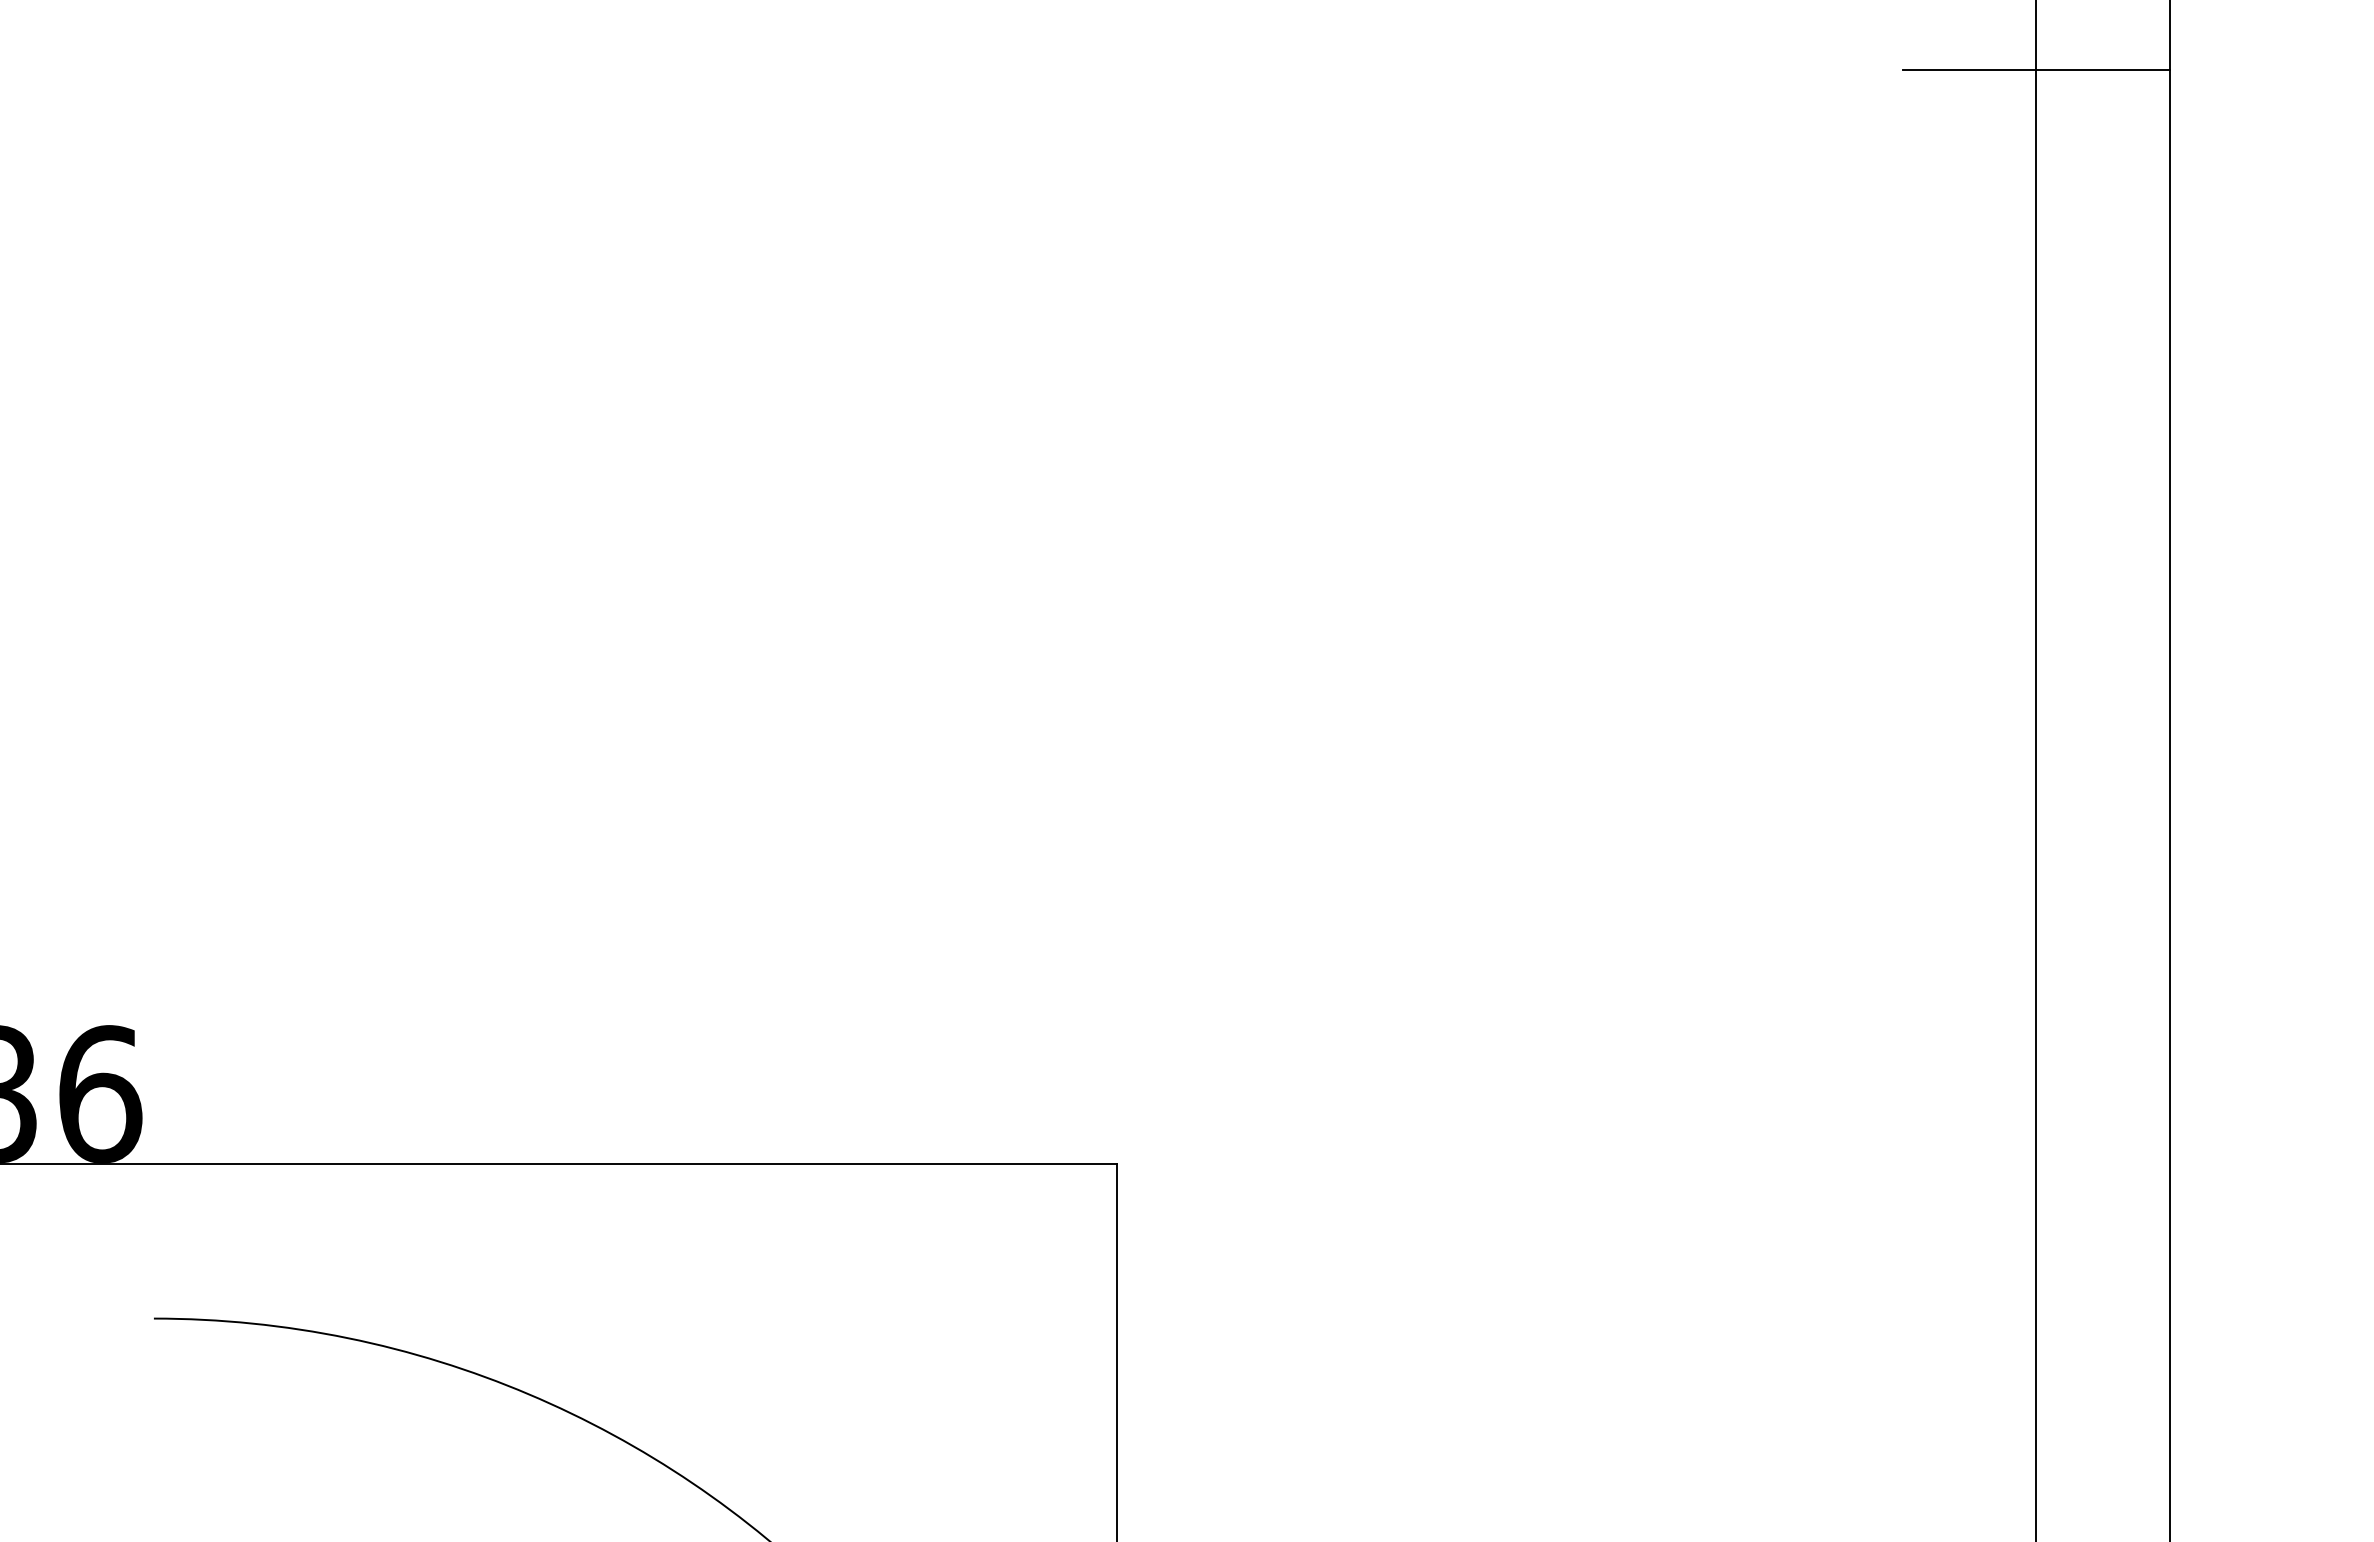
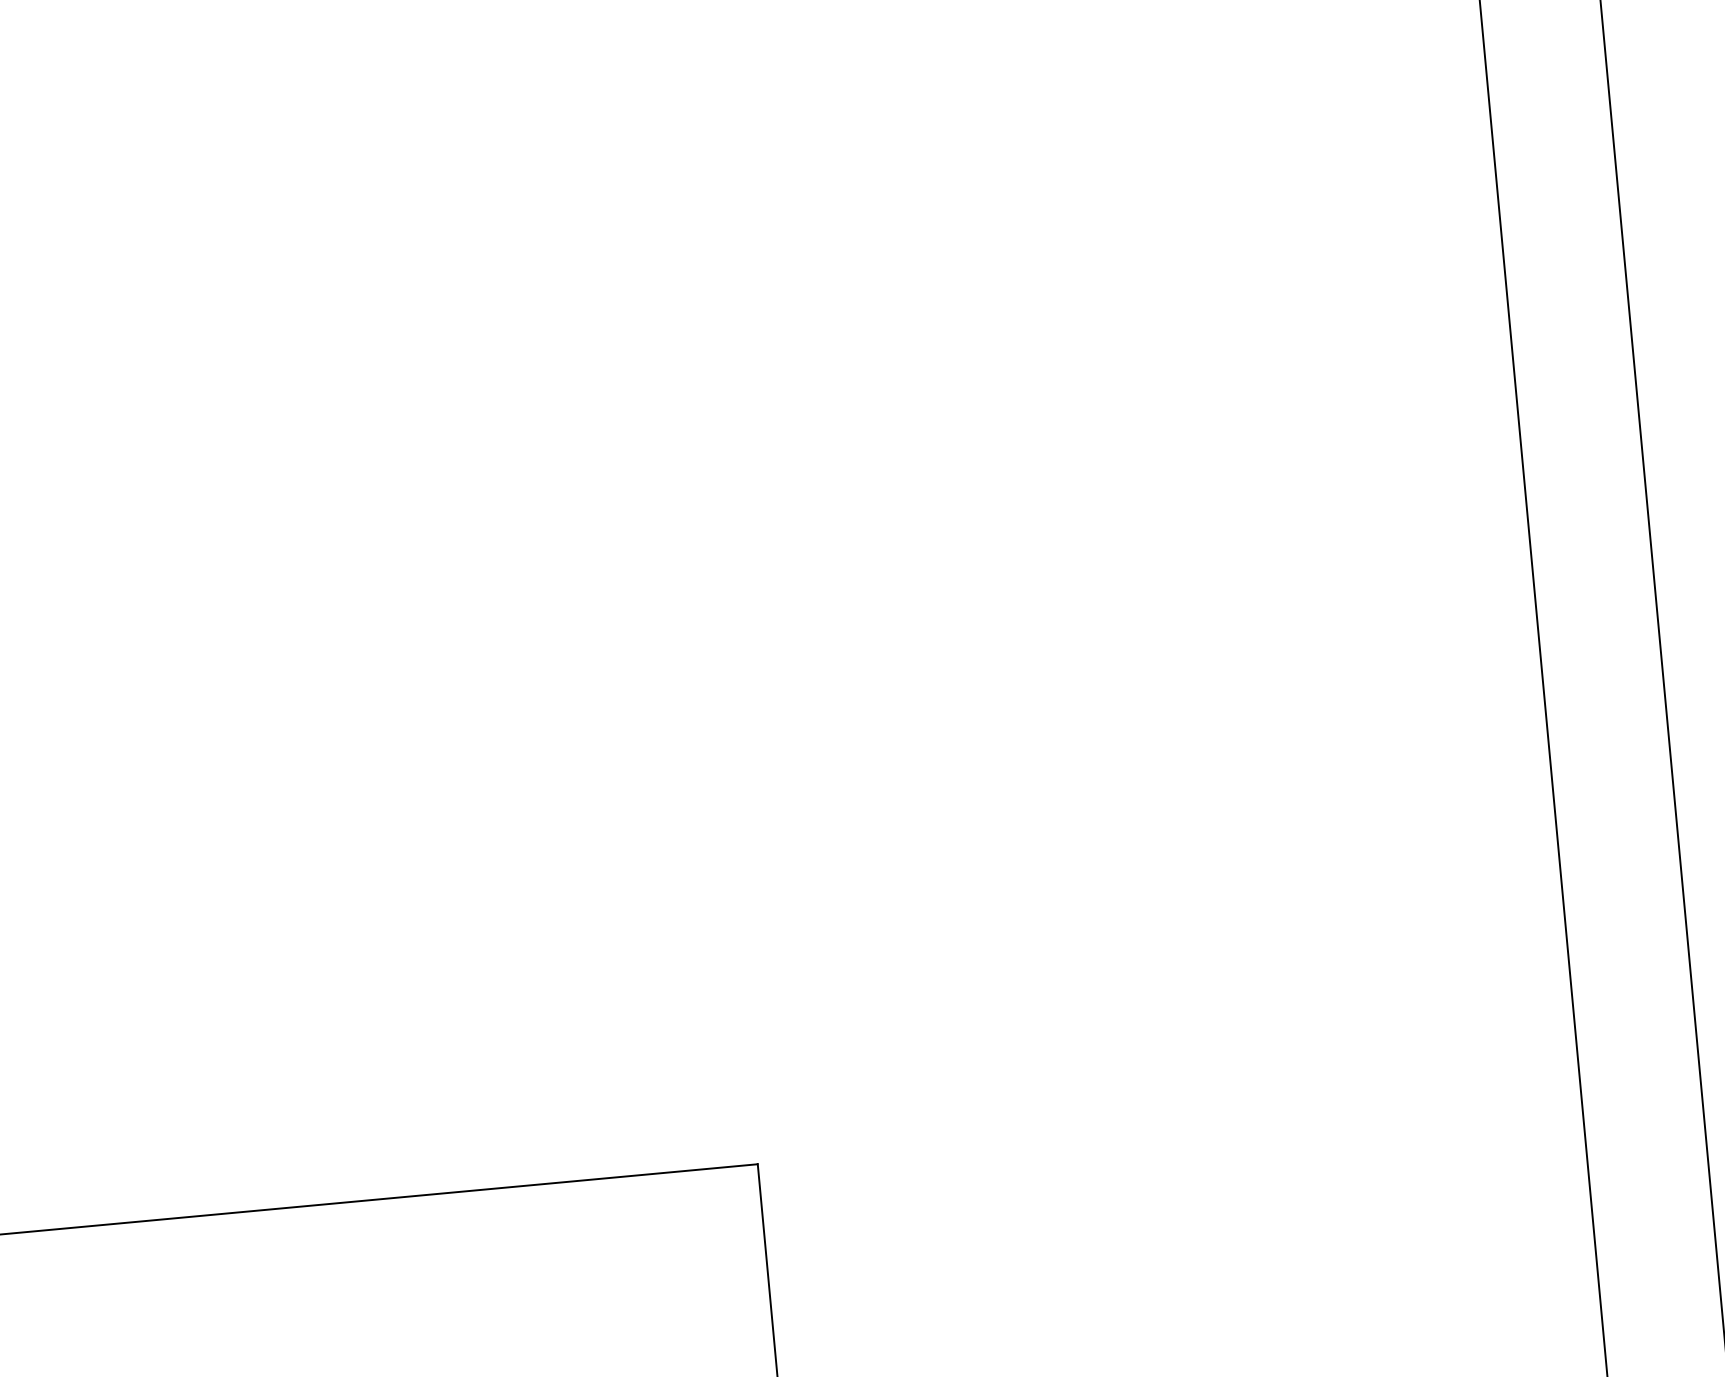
line: (2036, 69) -> (1489, 108), removed

